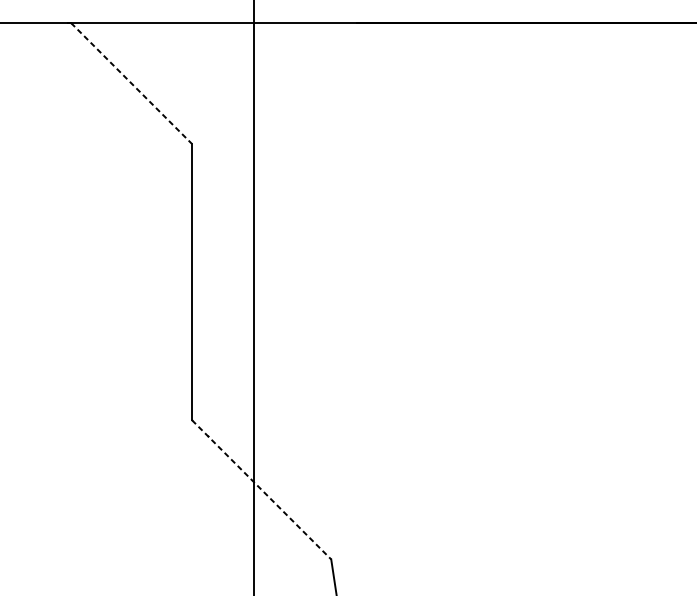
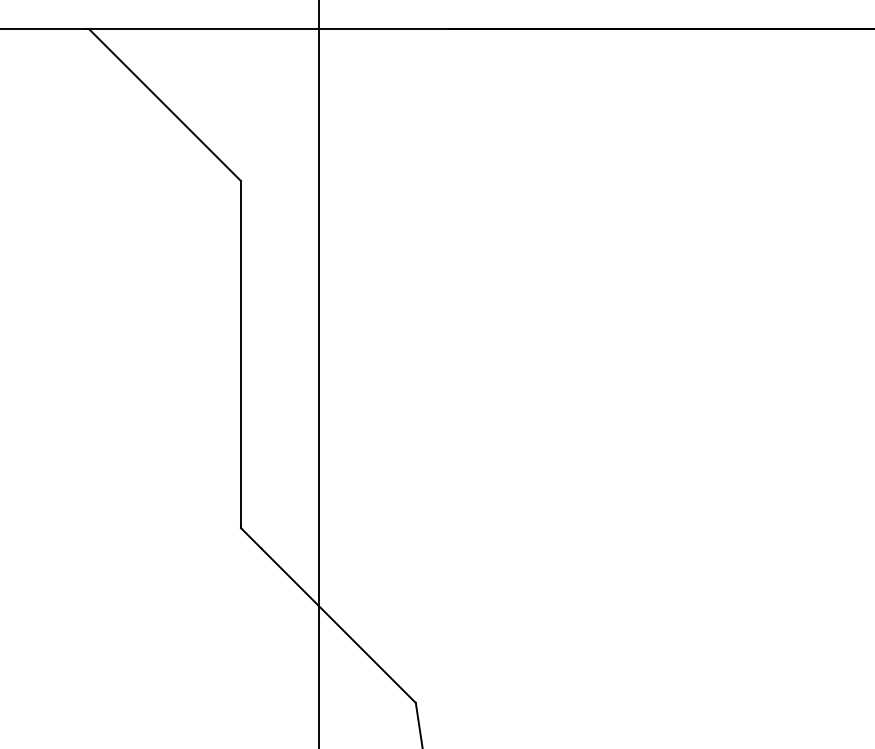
line: (131, 83) -> (165, 105), dashed -> solid
line: (261, 489) -> (328, 615), dashed -> solid

